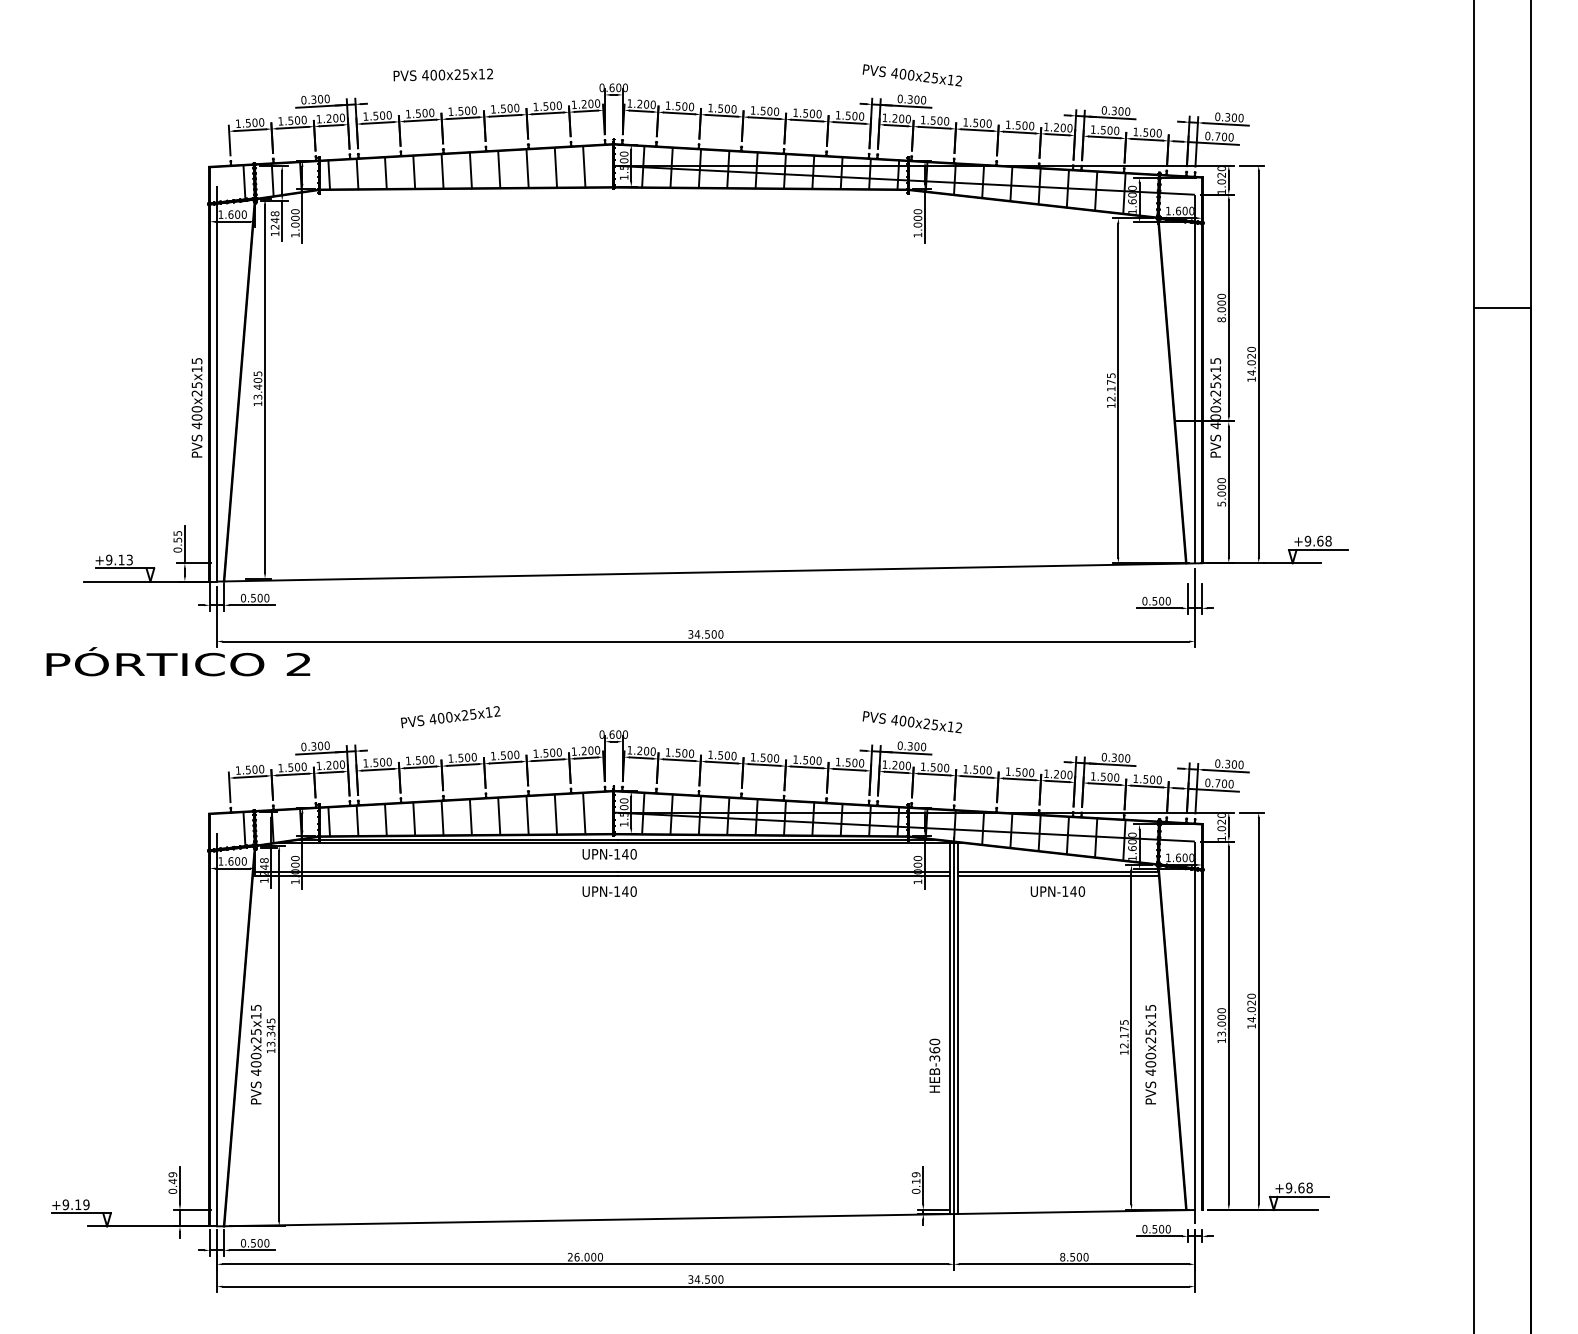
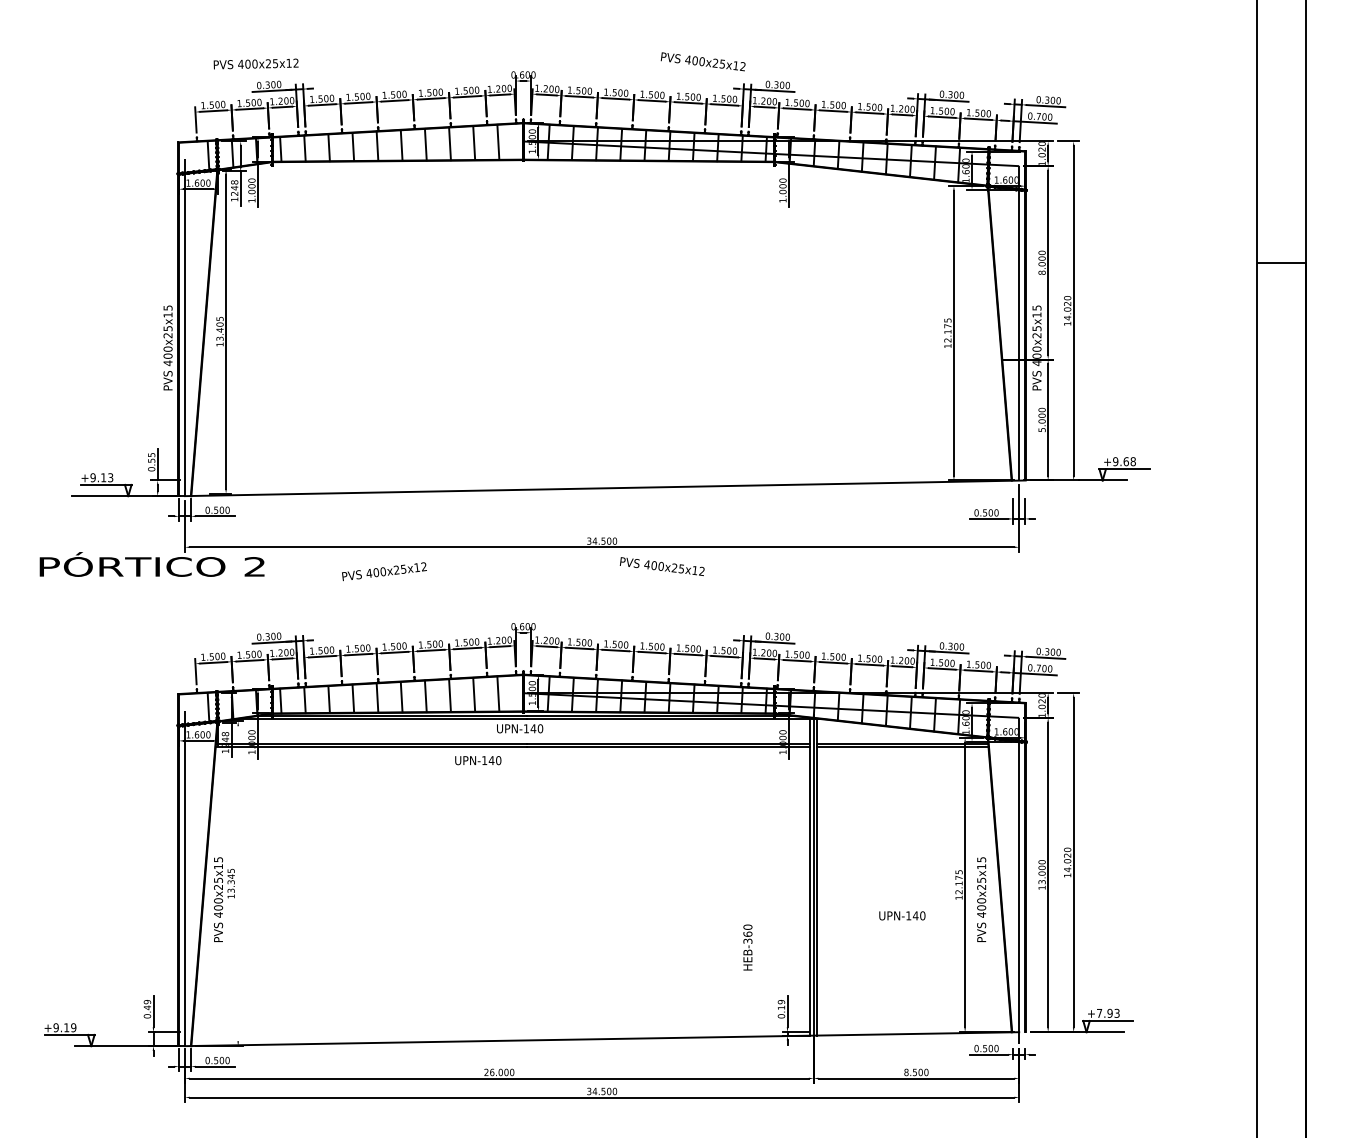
text: (443, 74) -> (256, 63), moved
text: (912, 75) -> (703, 61), moved
text: (450, 717) -> (384, 571), moved
text: (912, 722) -> (662, 566), moved
text: (609, 891) -> (478, 760), moved
text: (1057, 891) -> (902, 915), moved
line: (279, 1035) -> (238, 883), removed
text: (934, 1065) -> (747, 947), moved
text: (1298, 1187) -> (1107, 1012), +9.68 -> +7.93

